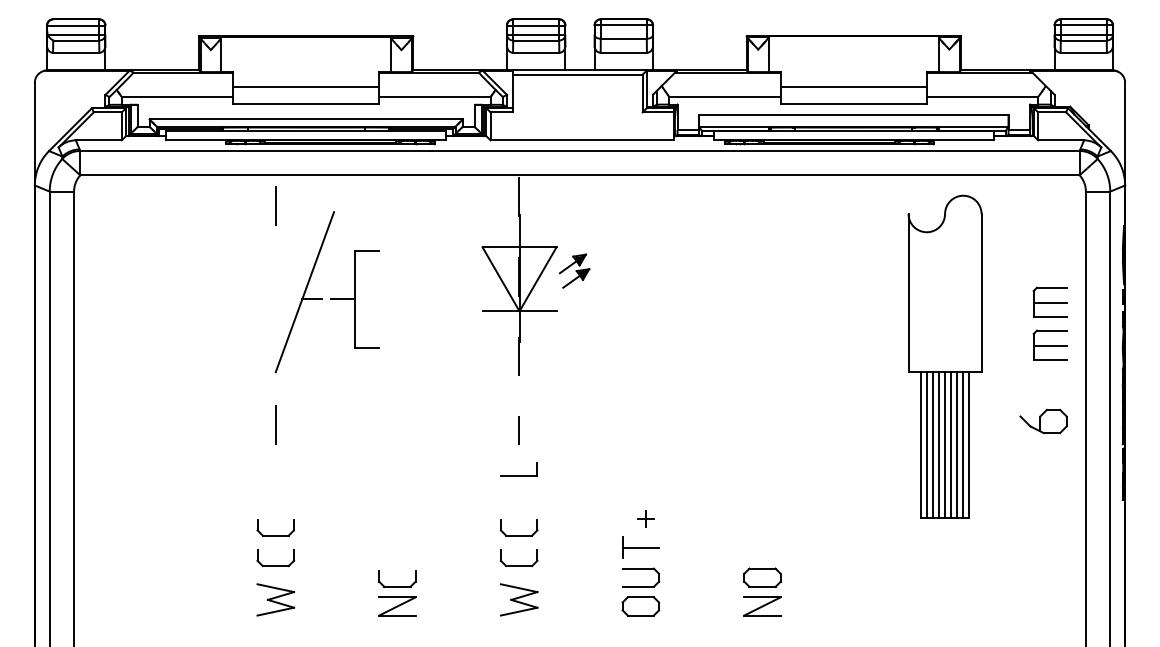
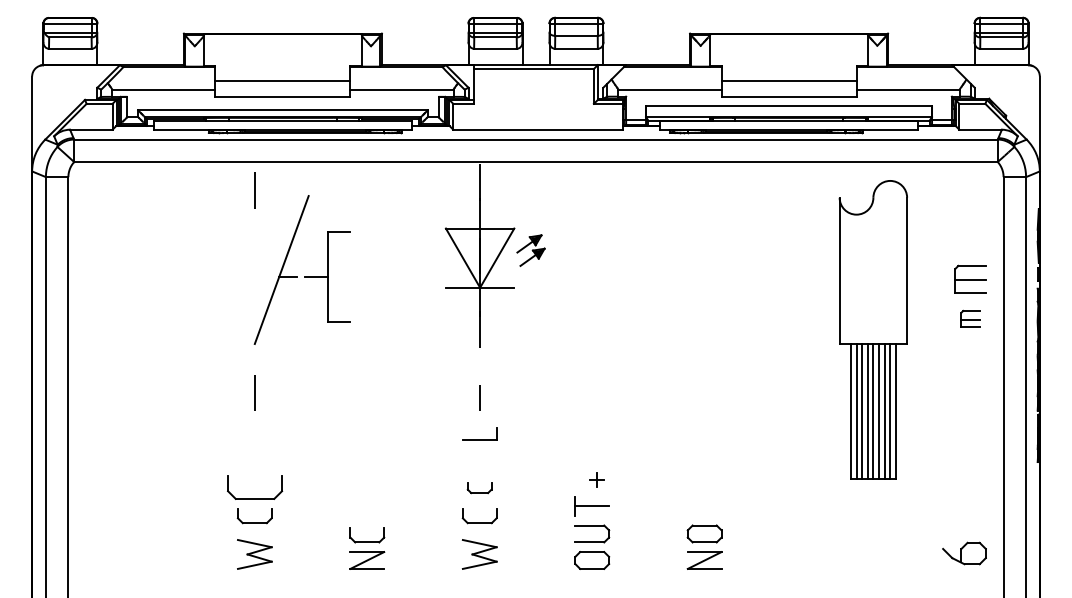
part: (1050, 344) -> (970, 318), size x0.6
part: (1043, 421) -> (964, 553), moved
part: (275, 528) -> (254, 488), size x1.6
part: (518, 528) -> (479, 488), size x0.7

